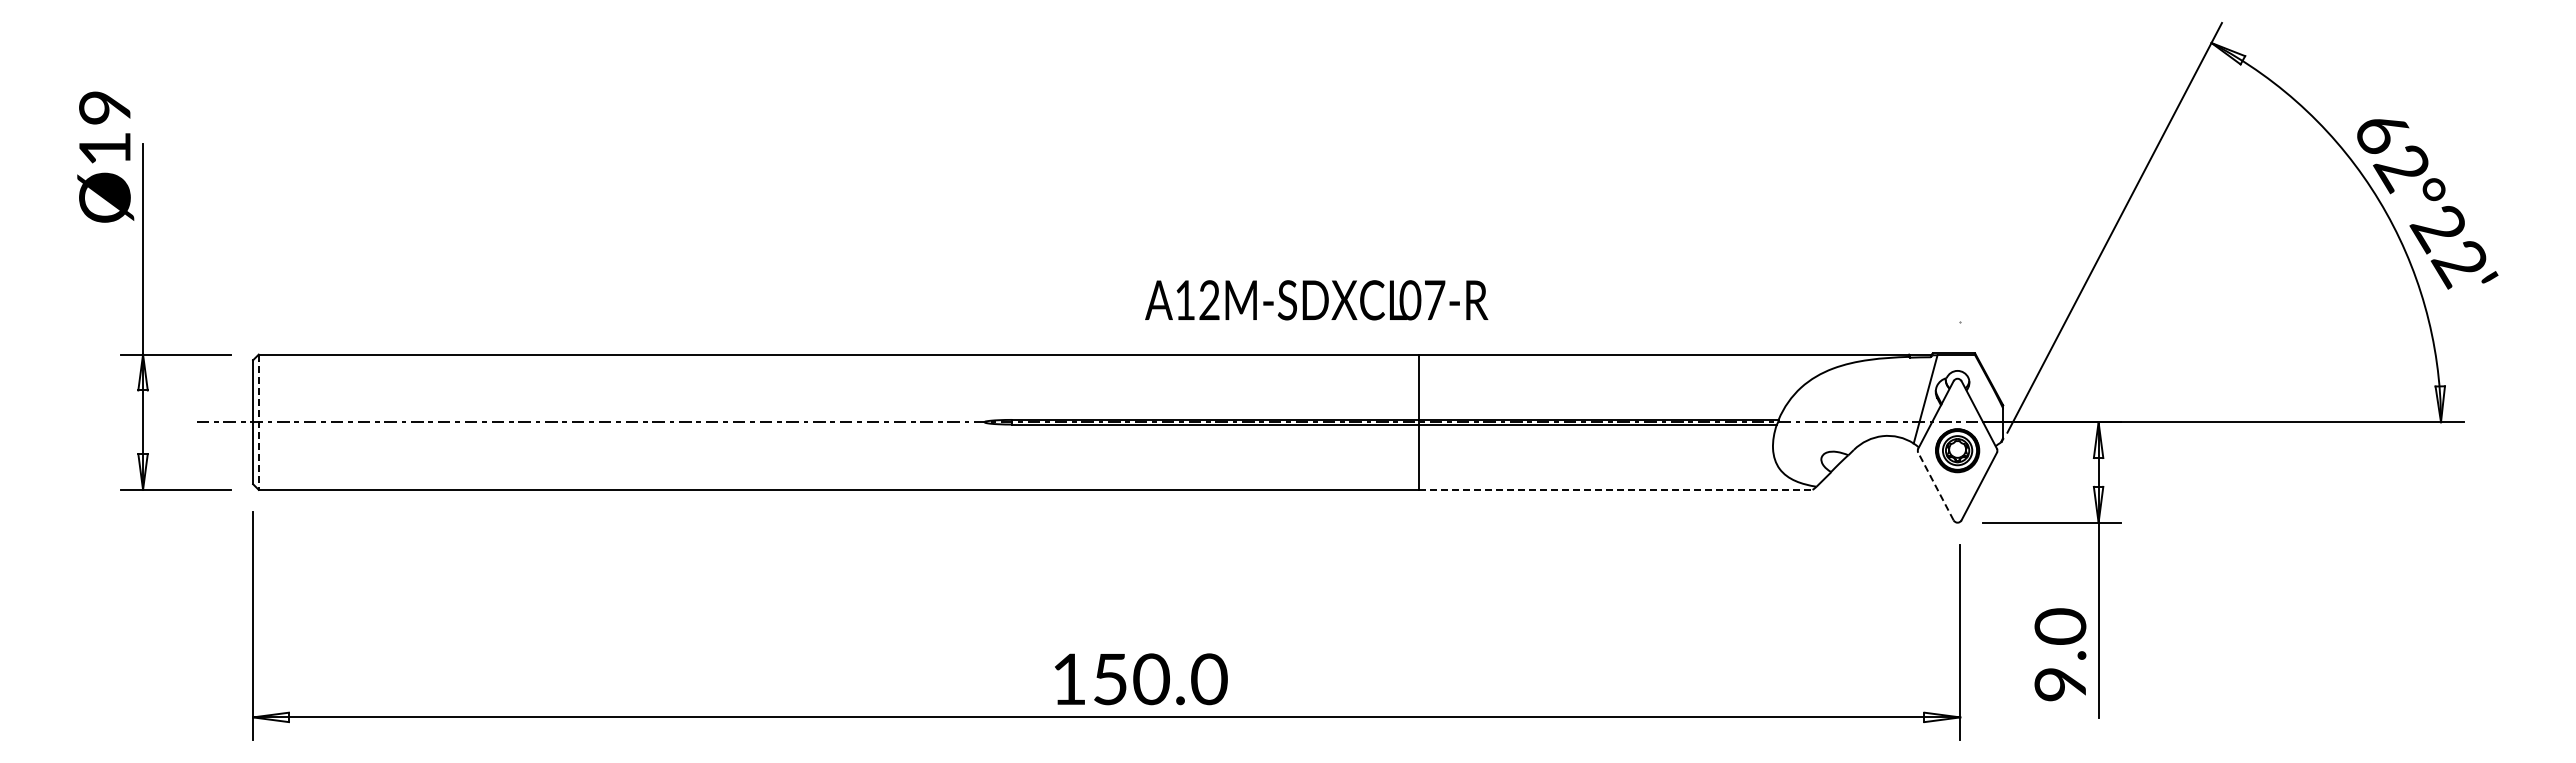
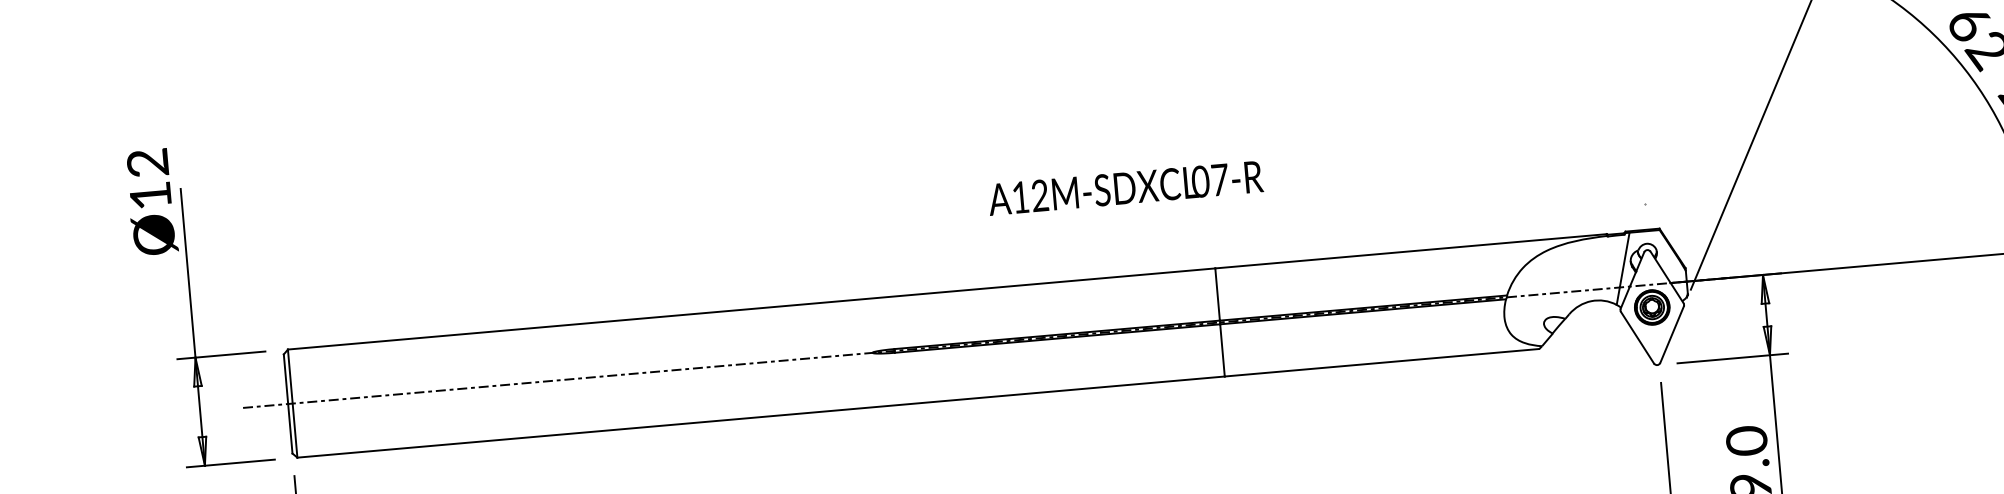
text: (104, 107) -> (147, 162), Ø19 -> Ø12
text: (1316, 300) -> (1125, 188), moved
line: (258, 422) -> (292, 403), dashed -> solid
line: (1935, 486) -> (1637, 337), dashed -> solid
line: (1615, 489) -> (1381, 362), dashed -> solid

